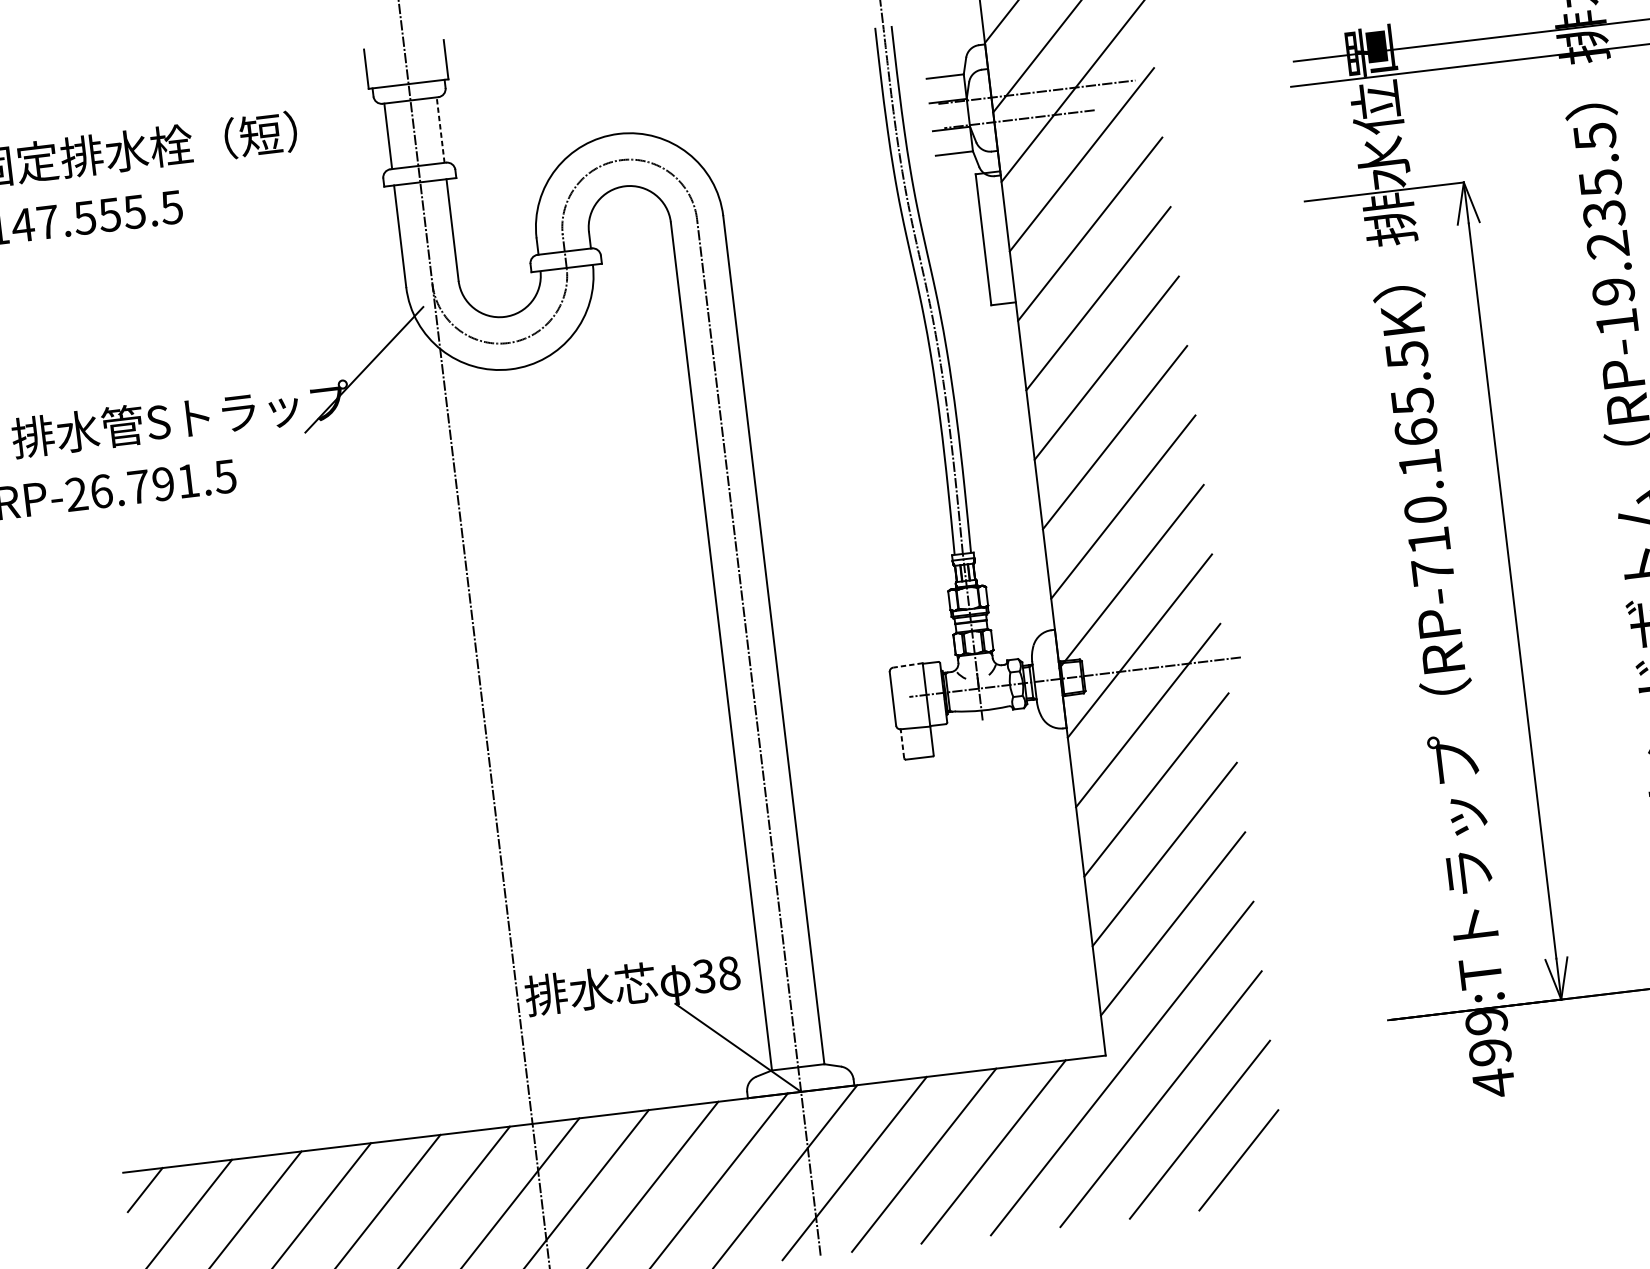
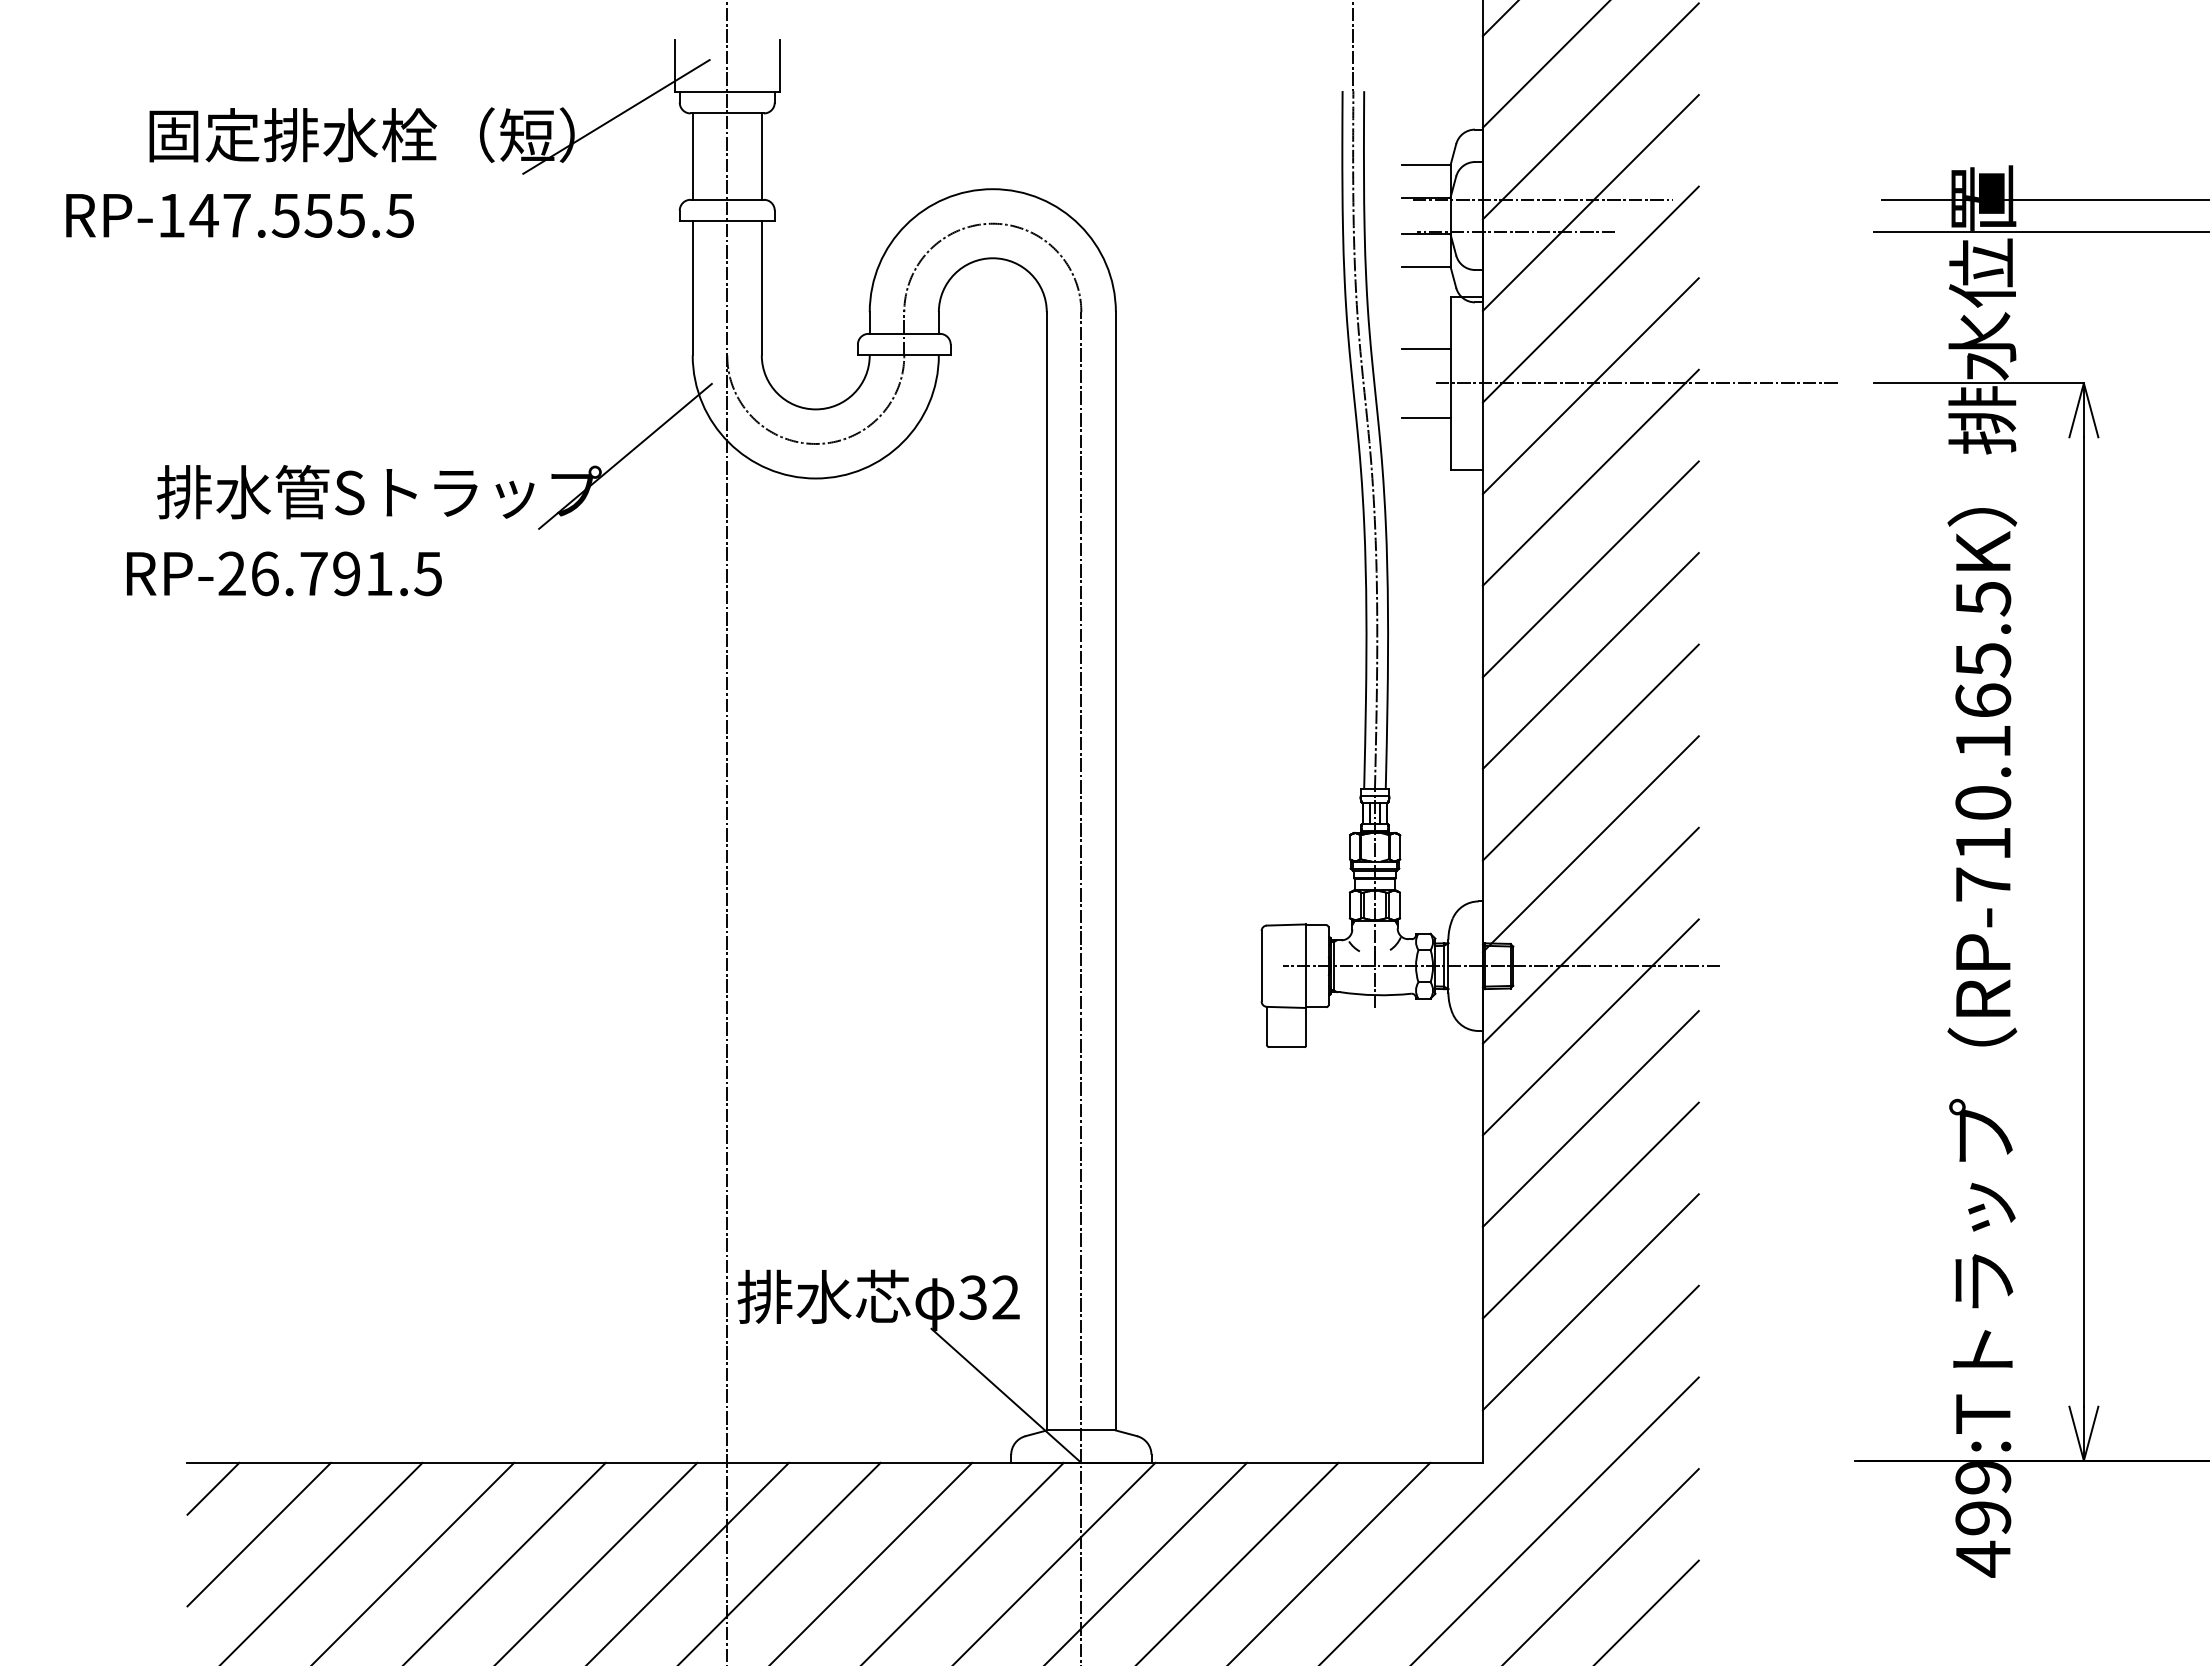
line: (326, 112) -> (616, 116), added
line: (440, 130) -> (761, 156), dashed -> solid
line: (961, 215) -> (1425, 348), added
line: (1125, 222) -> (1637, 383), added
line: (967, 267) -> (1425, 417), added
line: (908, 665) -> (1286, 925), dashed -> solid
line: (902, 743) -> (1267, 1025), dashed -> solid
text: (728, 973) -> (1005, 1297), 38 -> 32

